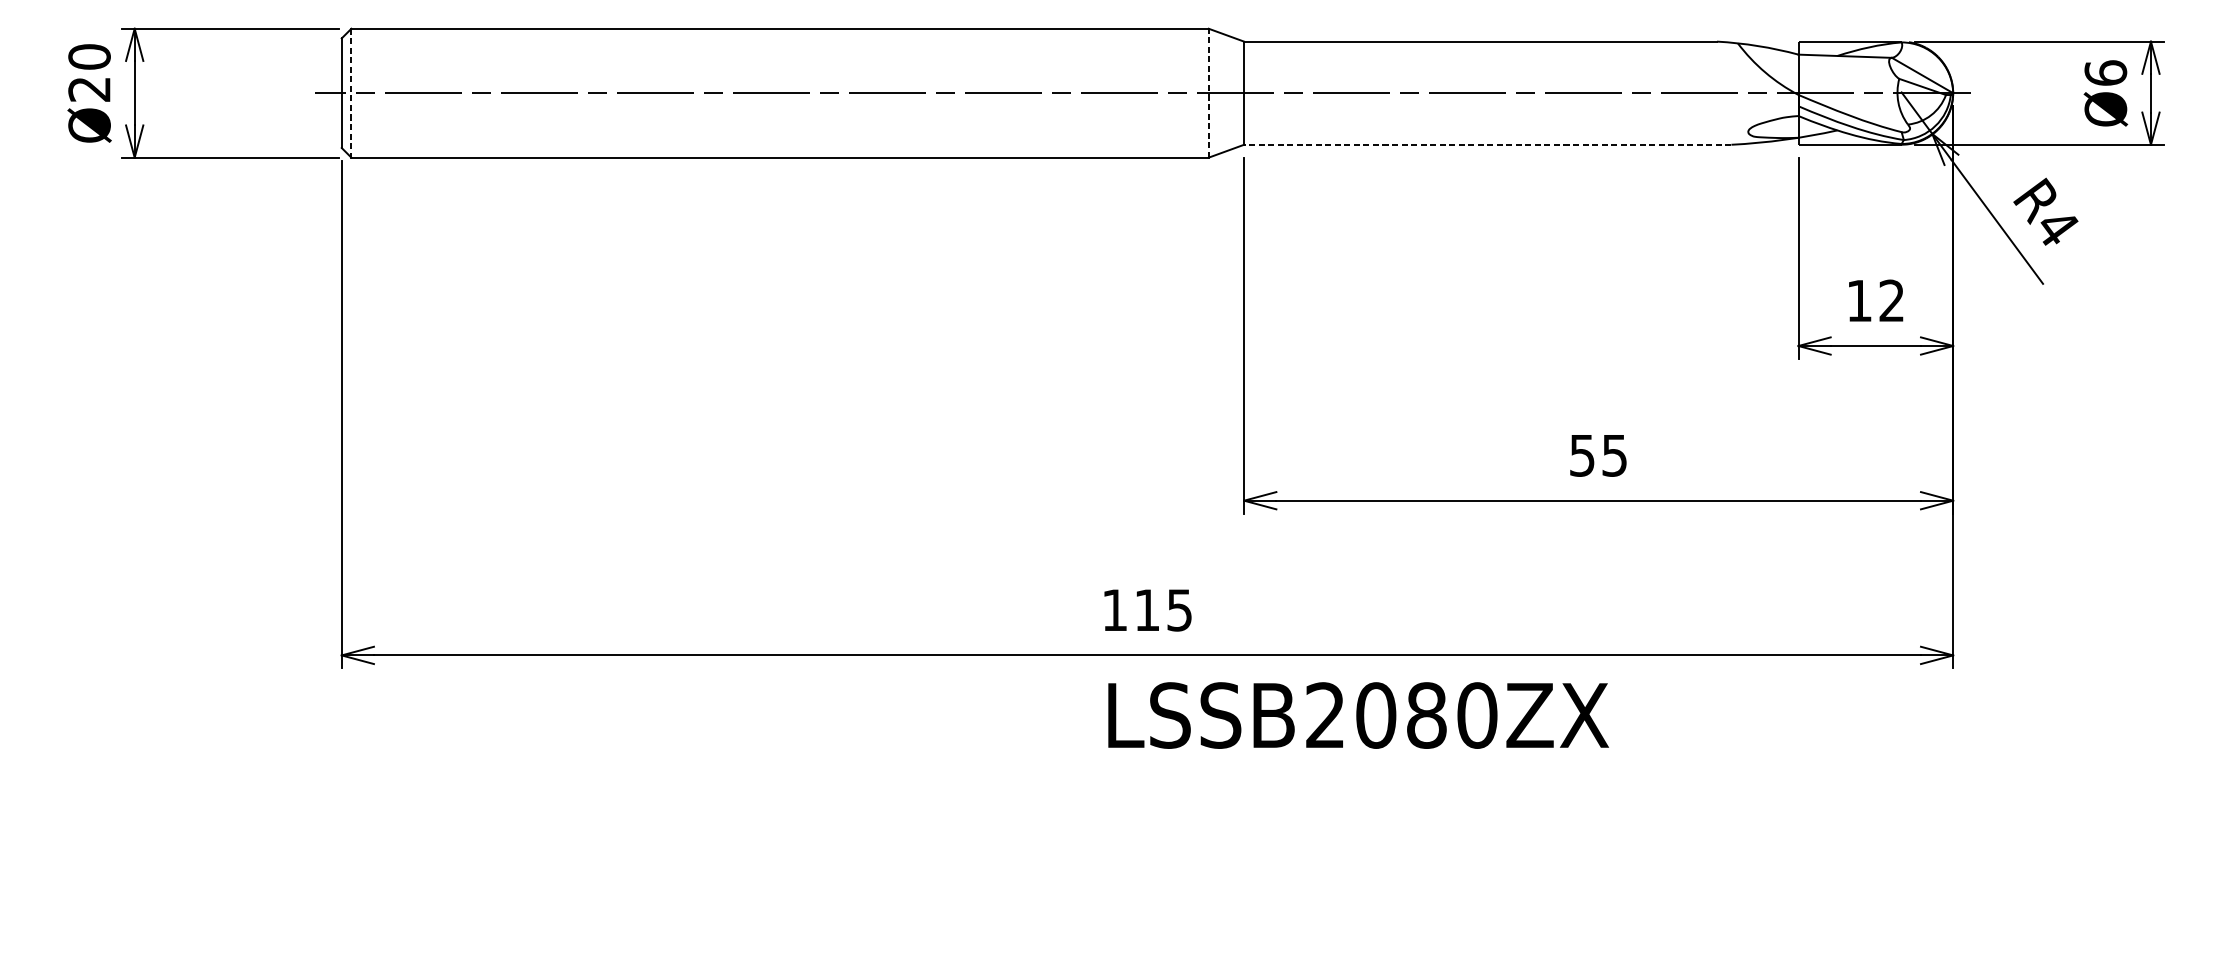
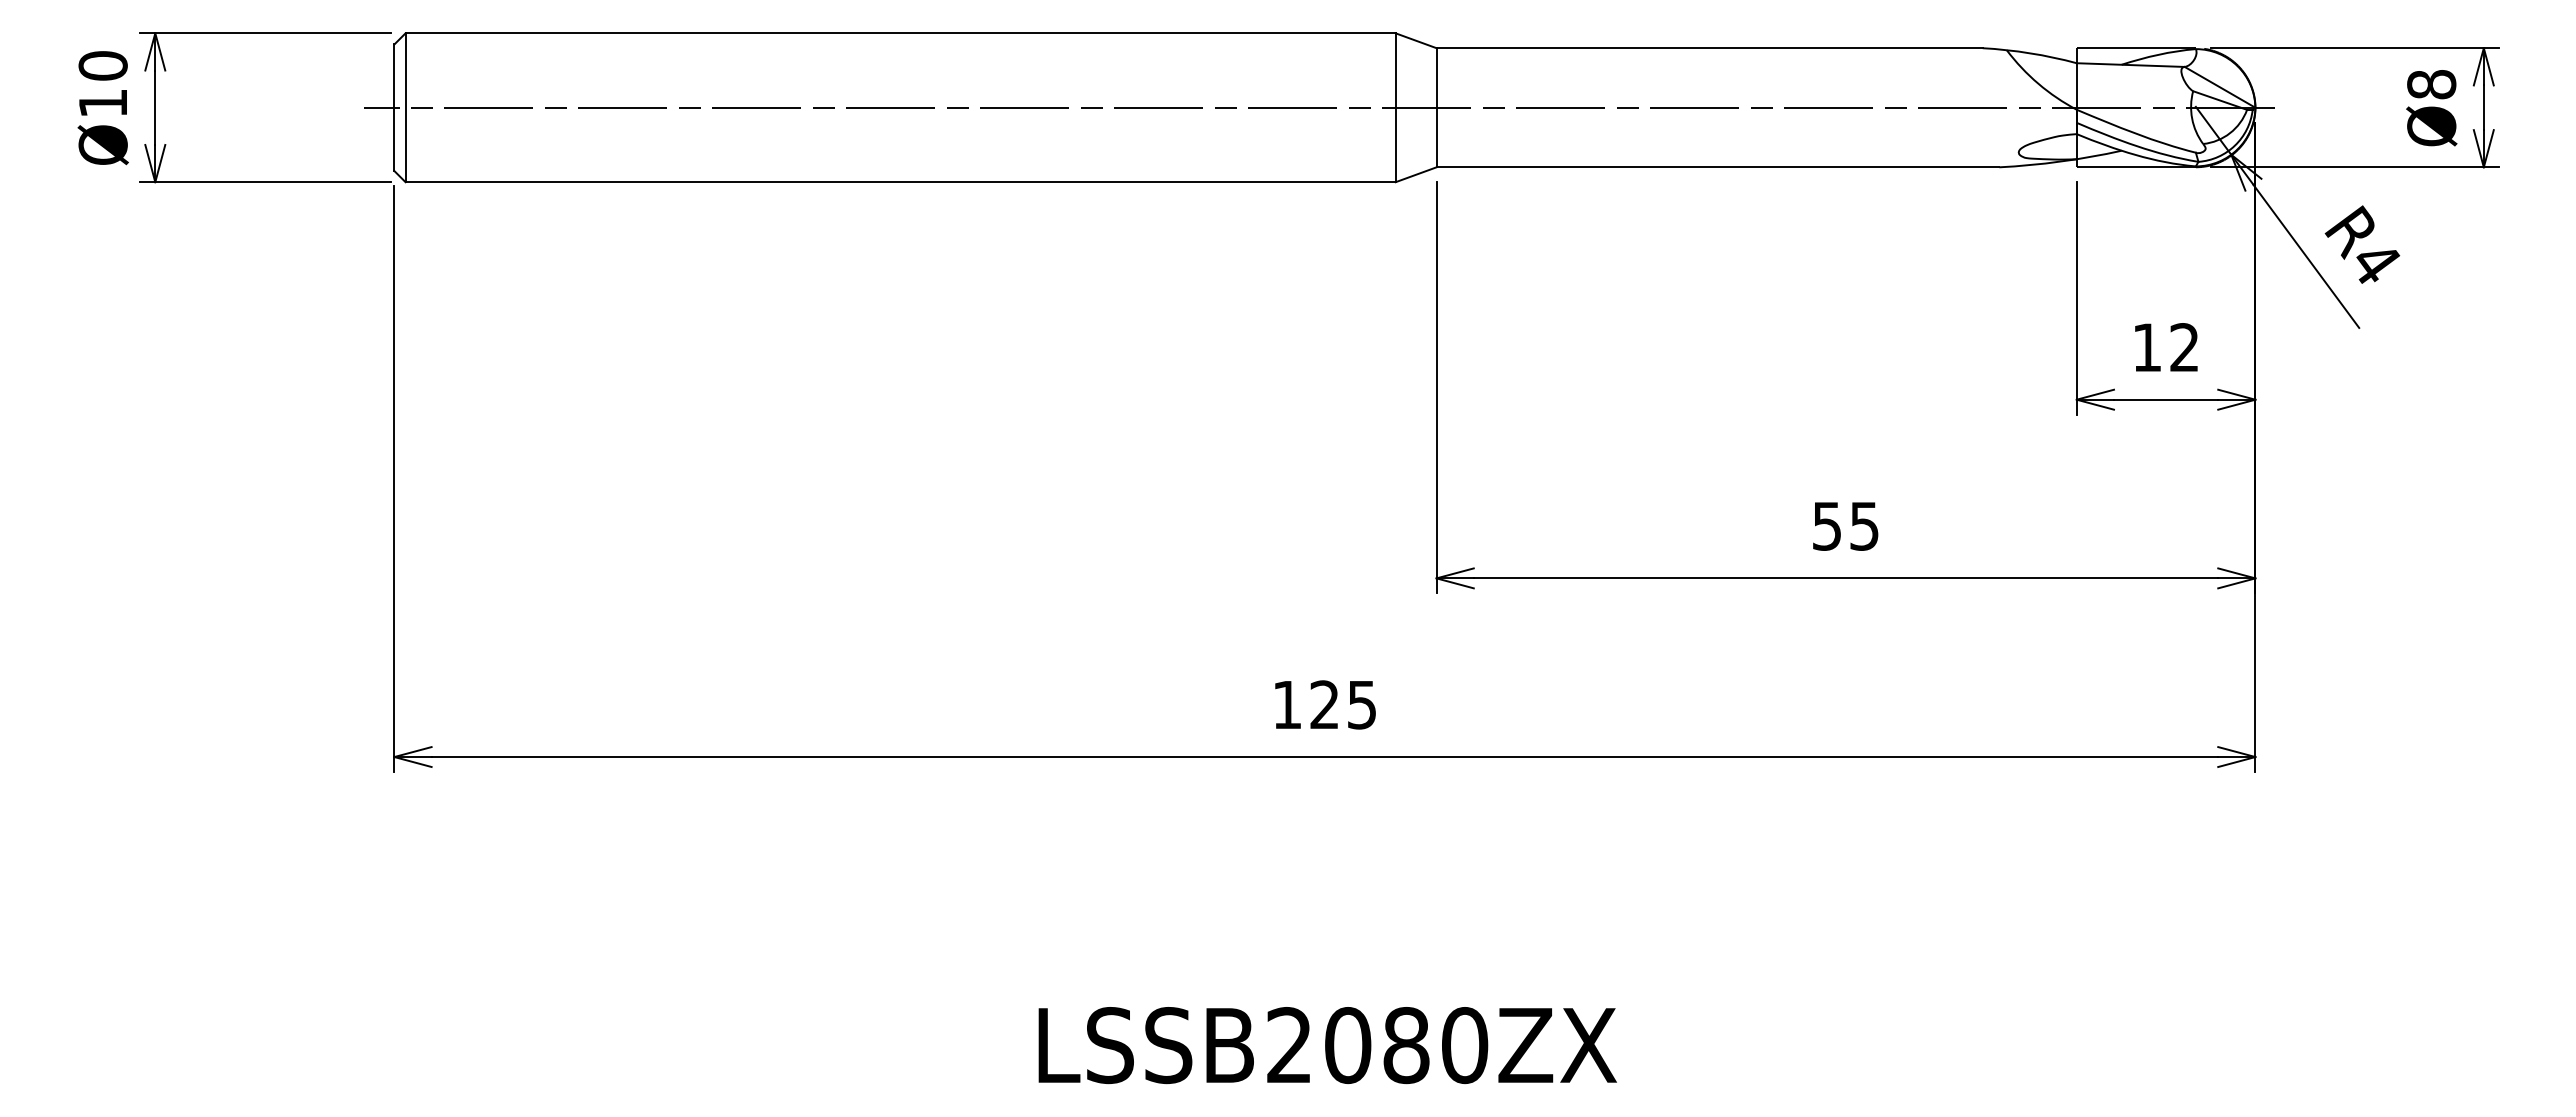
text: (2105, 73) -> (2431, 84), Ø6 -> Ø8
text: (88, 89) -> (102, 103), Ø20 -> Ø10
line: (1208, 92) -> (1395, 107), dashed -> solid
line: (351, 93) -> (405, 108), dashed -> solid
line: (1487, 144) -> (1717, 167), dashed -> solid
text: (1147, 609) -> (1324, 704), 115 -> 125
text: (1358, 715) -> (1327, 1045), moved

